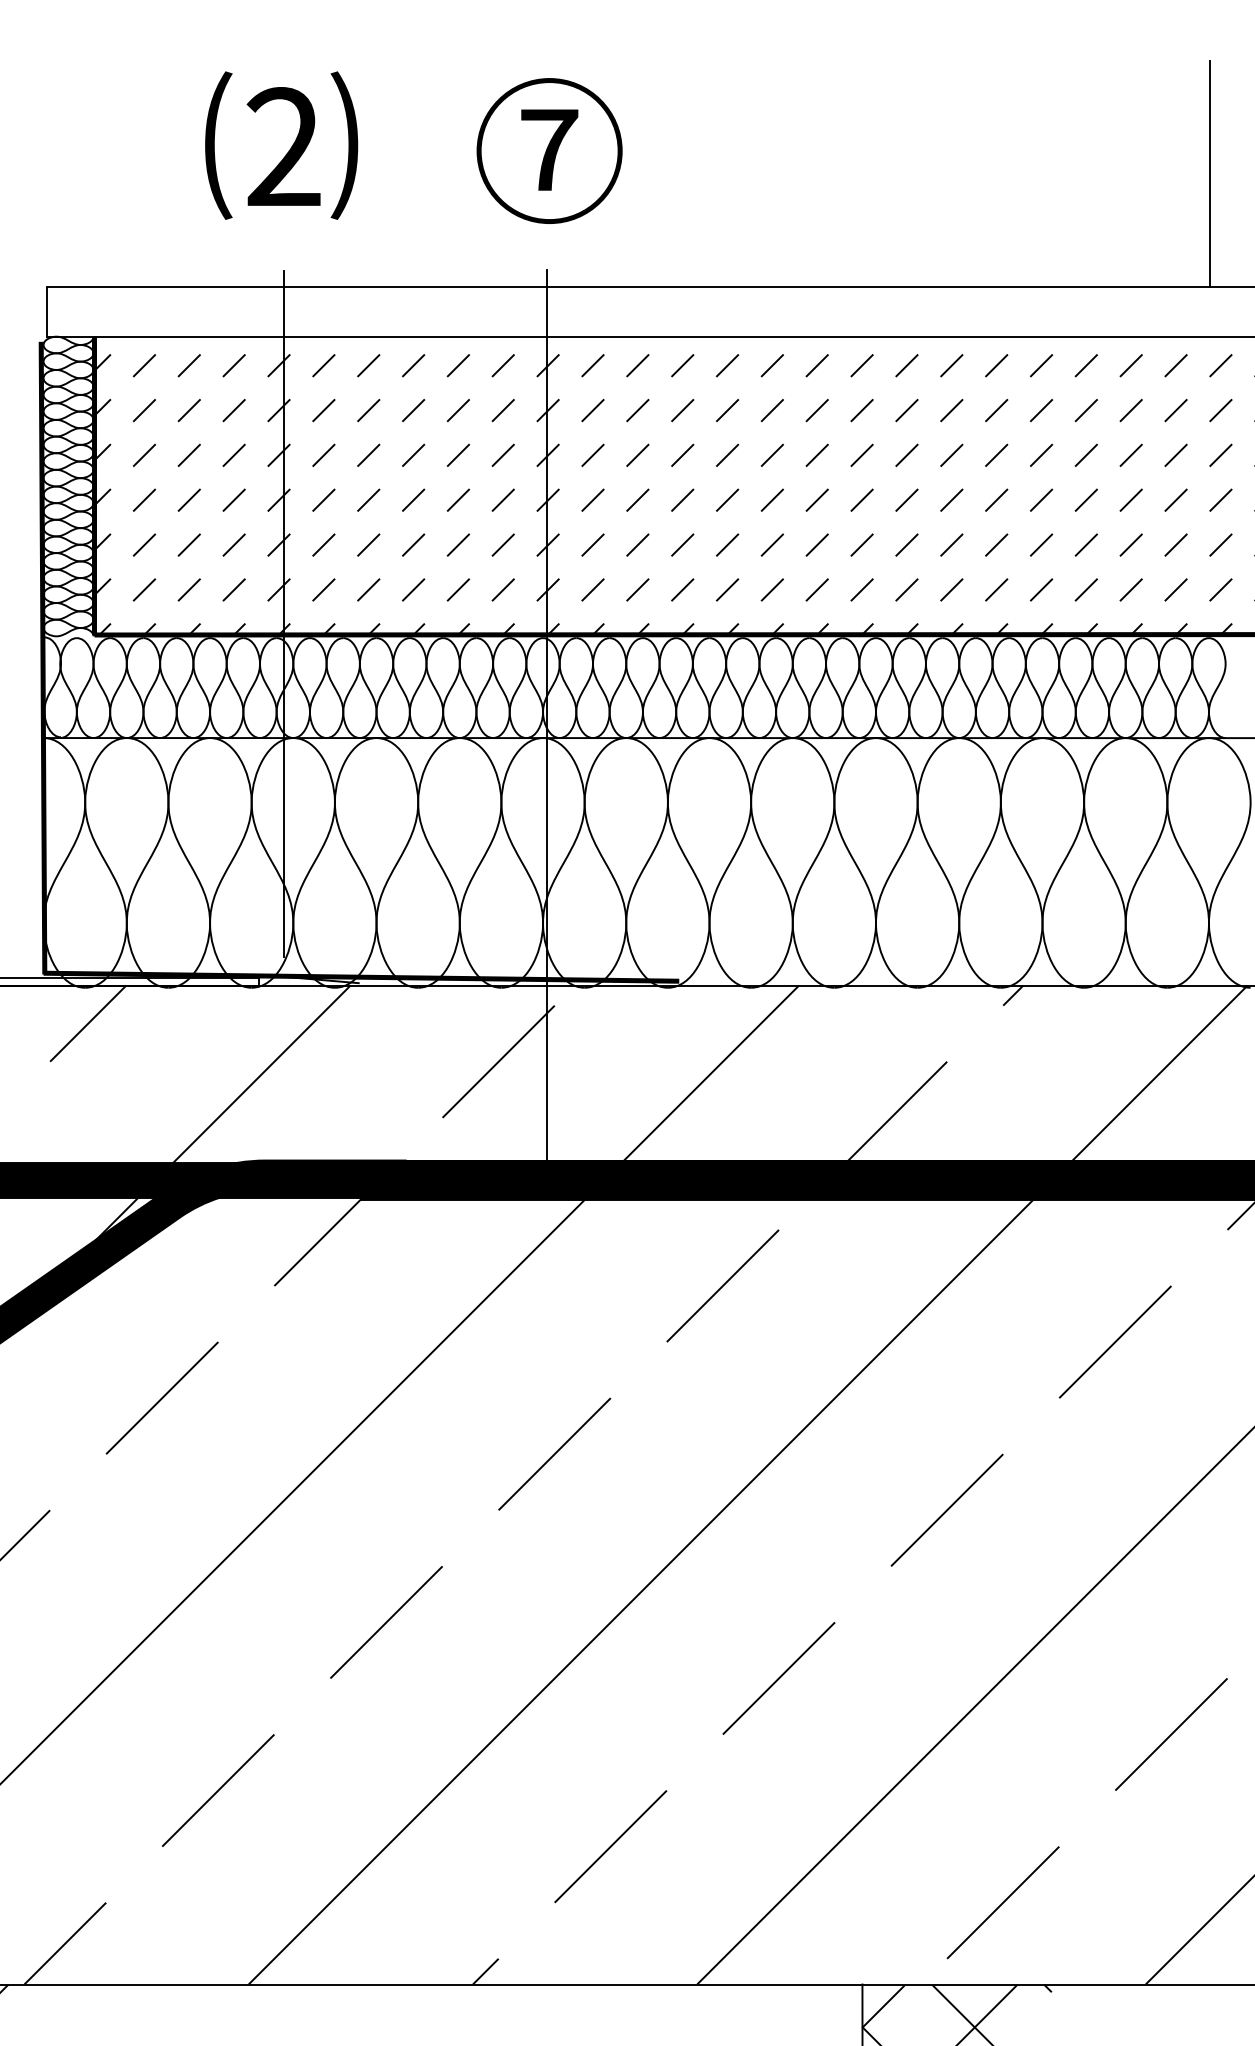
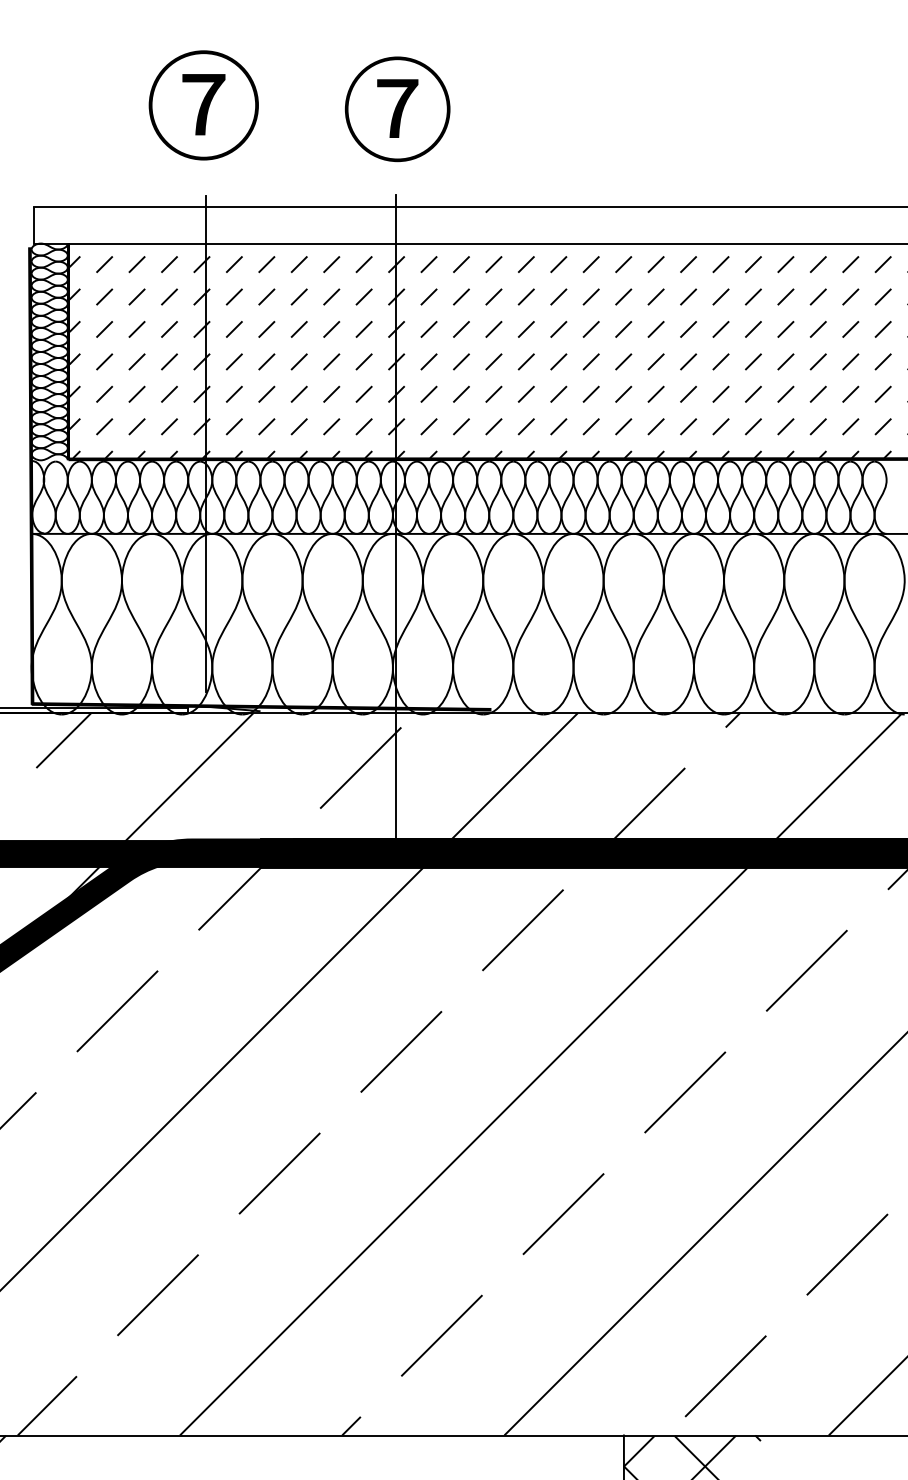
text: (281, 145) -> (203, 105), ⑵ -> ⑦
line: (1209, 174) -> (874, 126), removed

